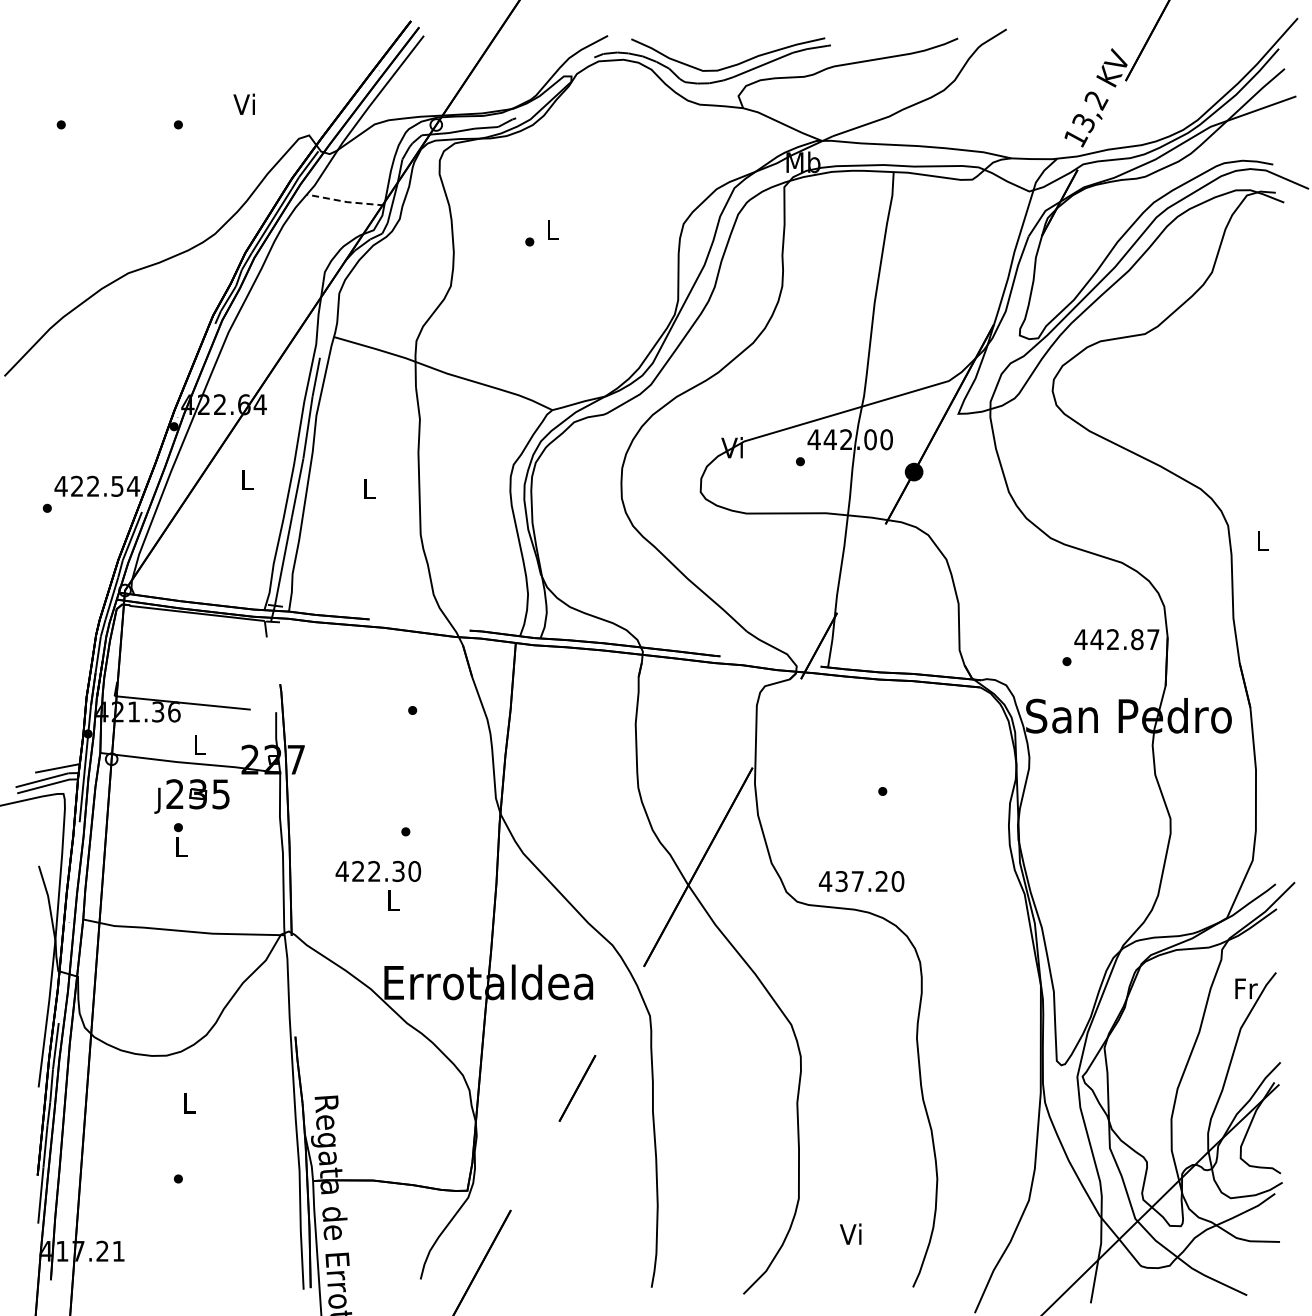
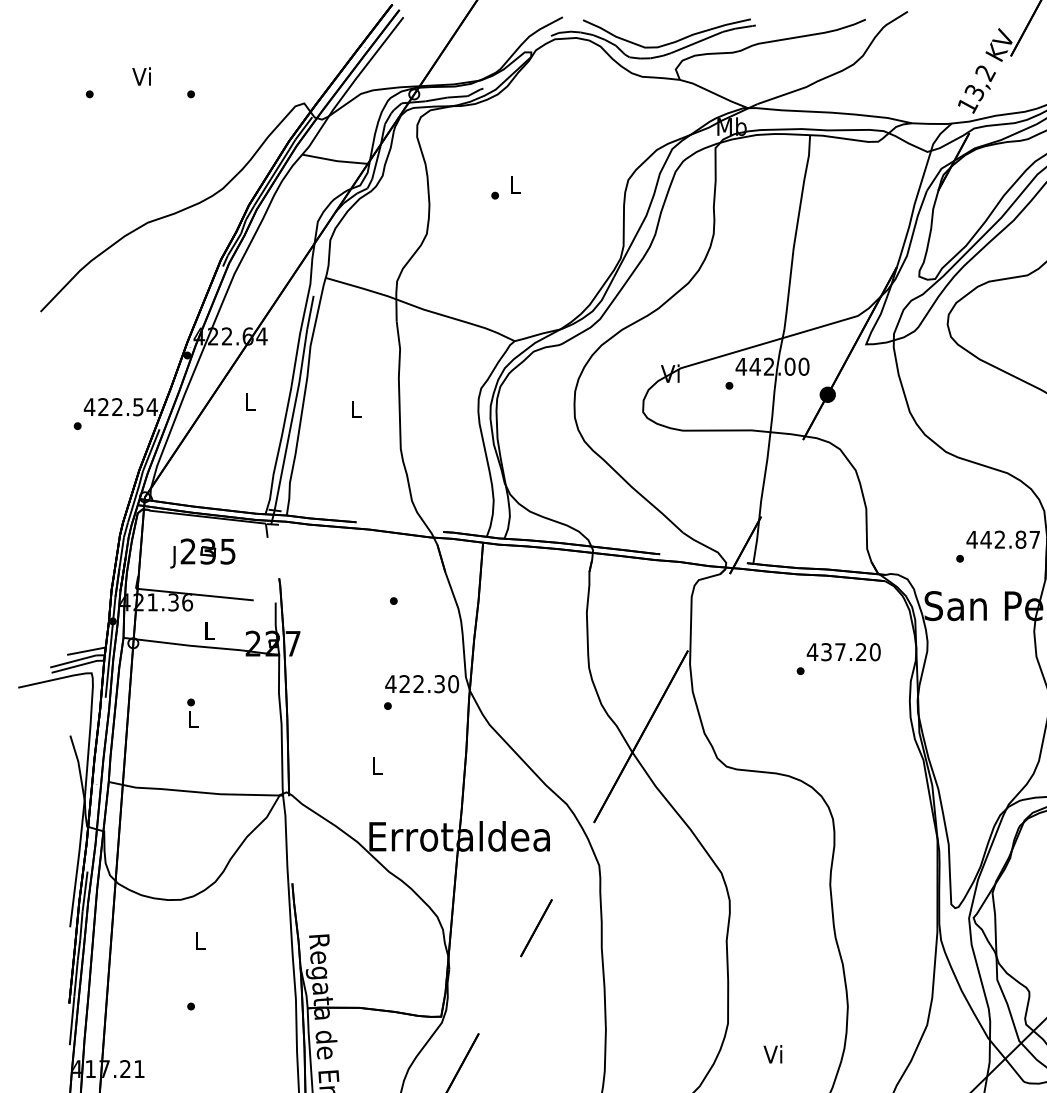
text: (243, 103) -> (140, 75), moved
line: (346, 201) -> (336, 160), dashed -> solid
part: (191, 796) -> (202, 553), moved
text: (378, 870) -> (422, 683), moved
text: (861, 881) -> (843, 652), moved

